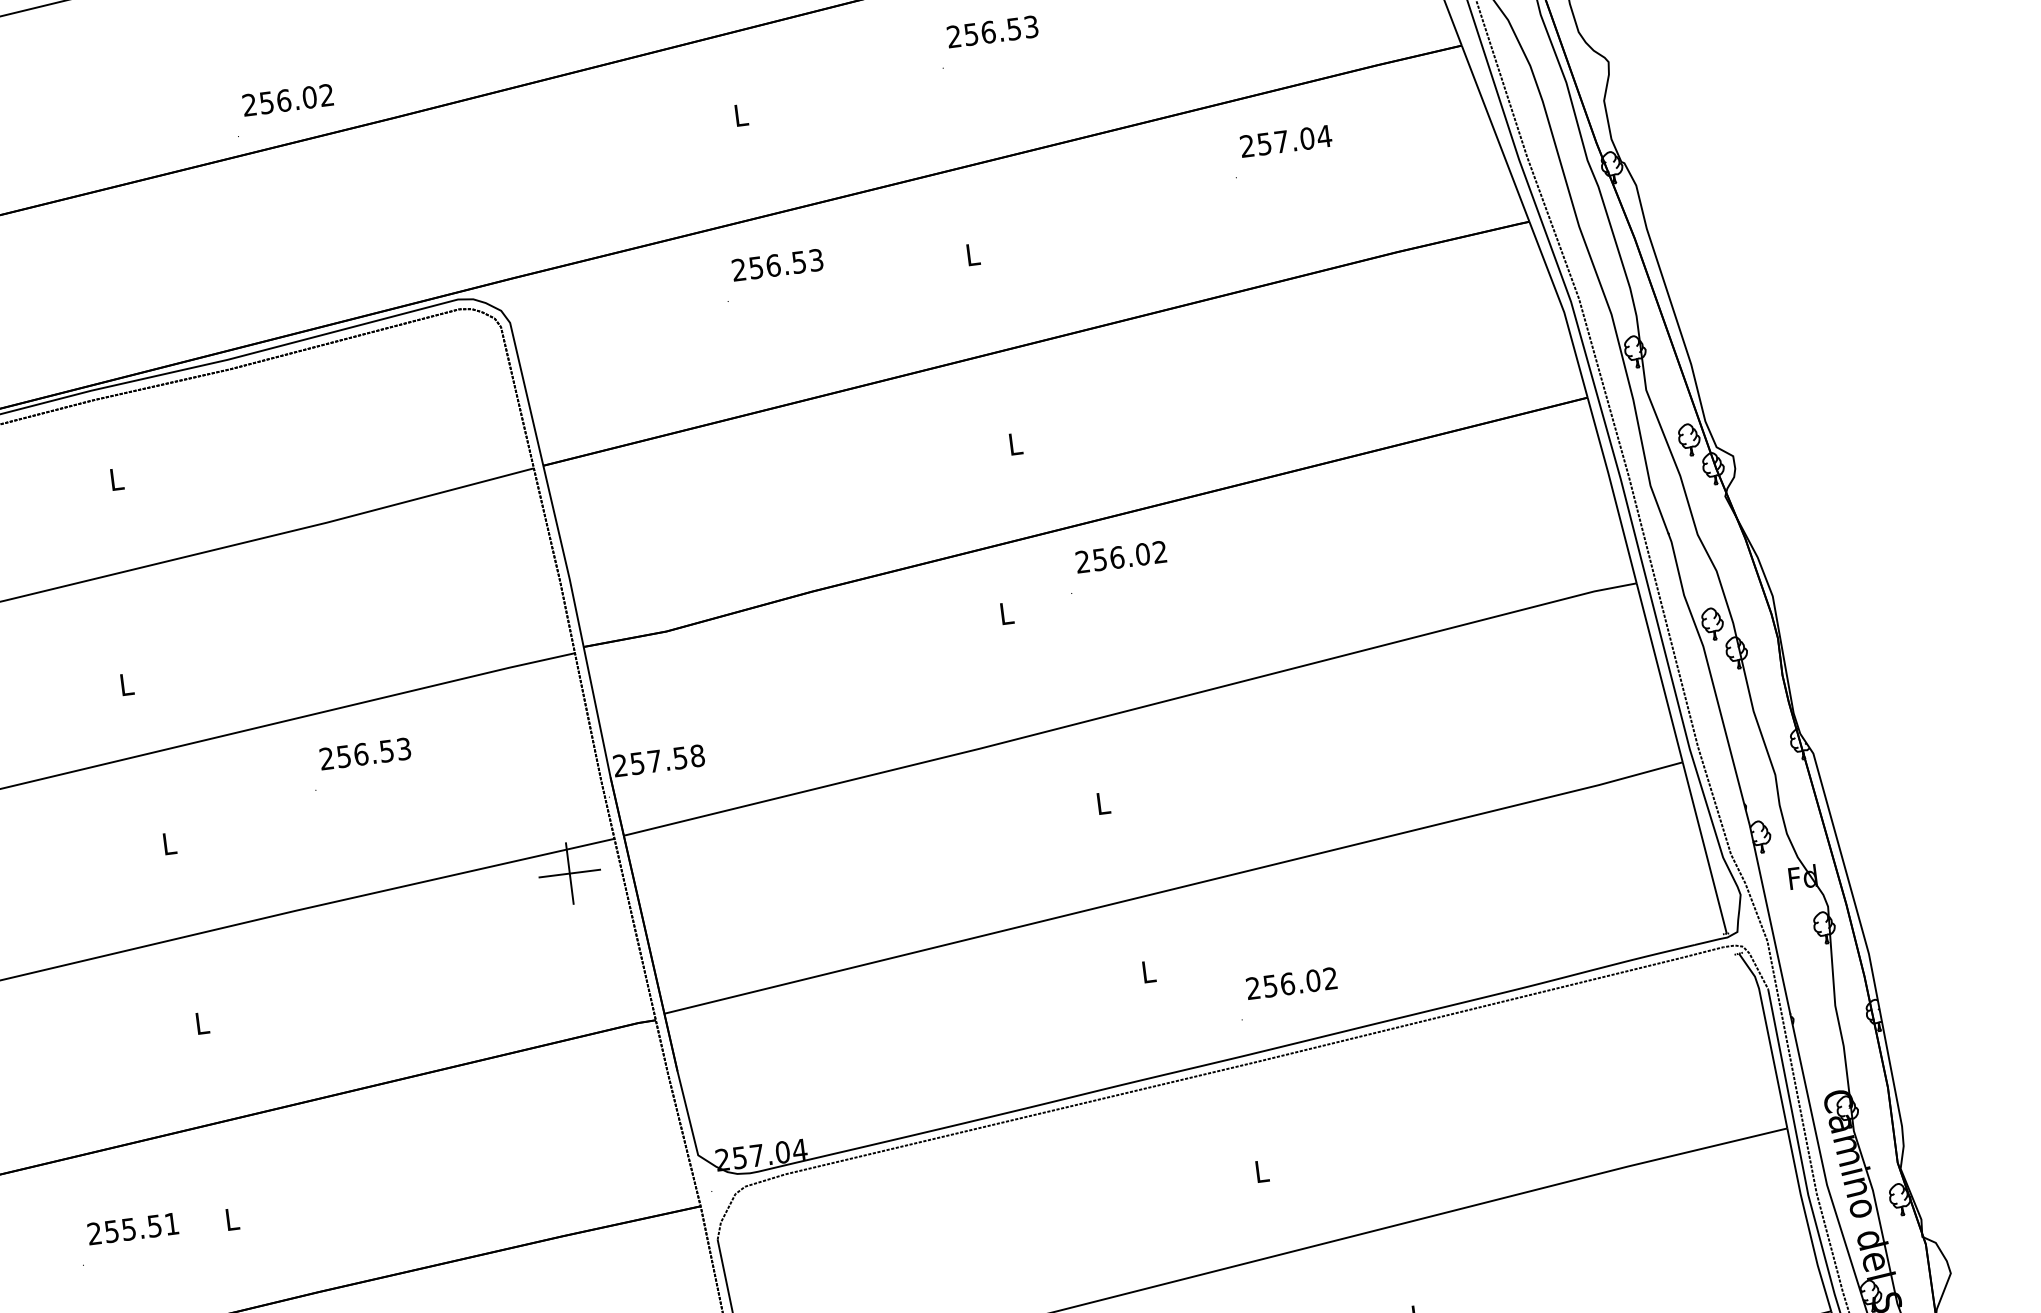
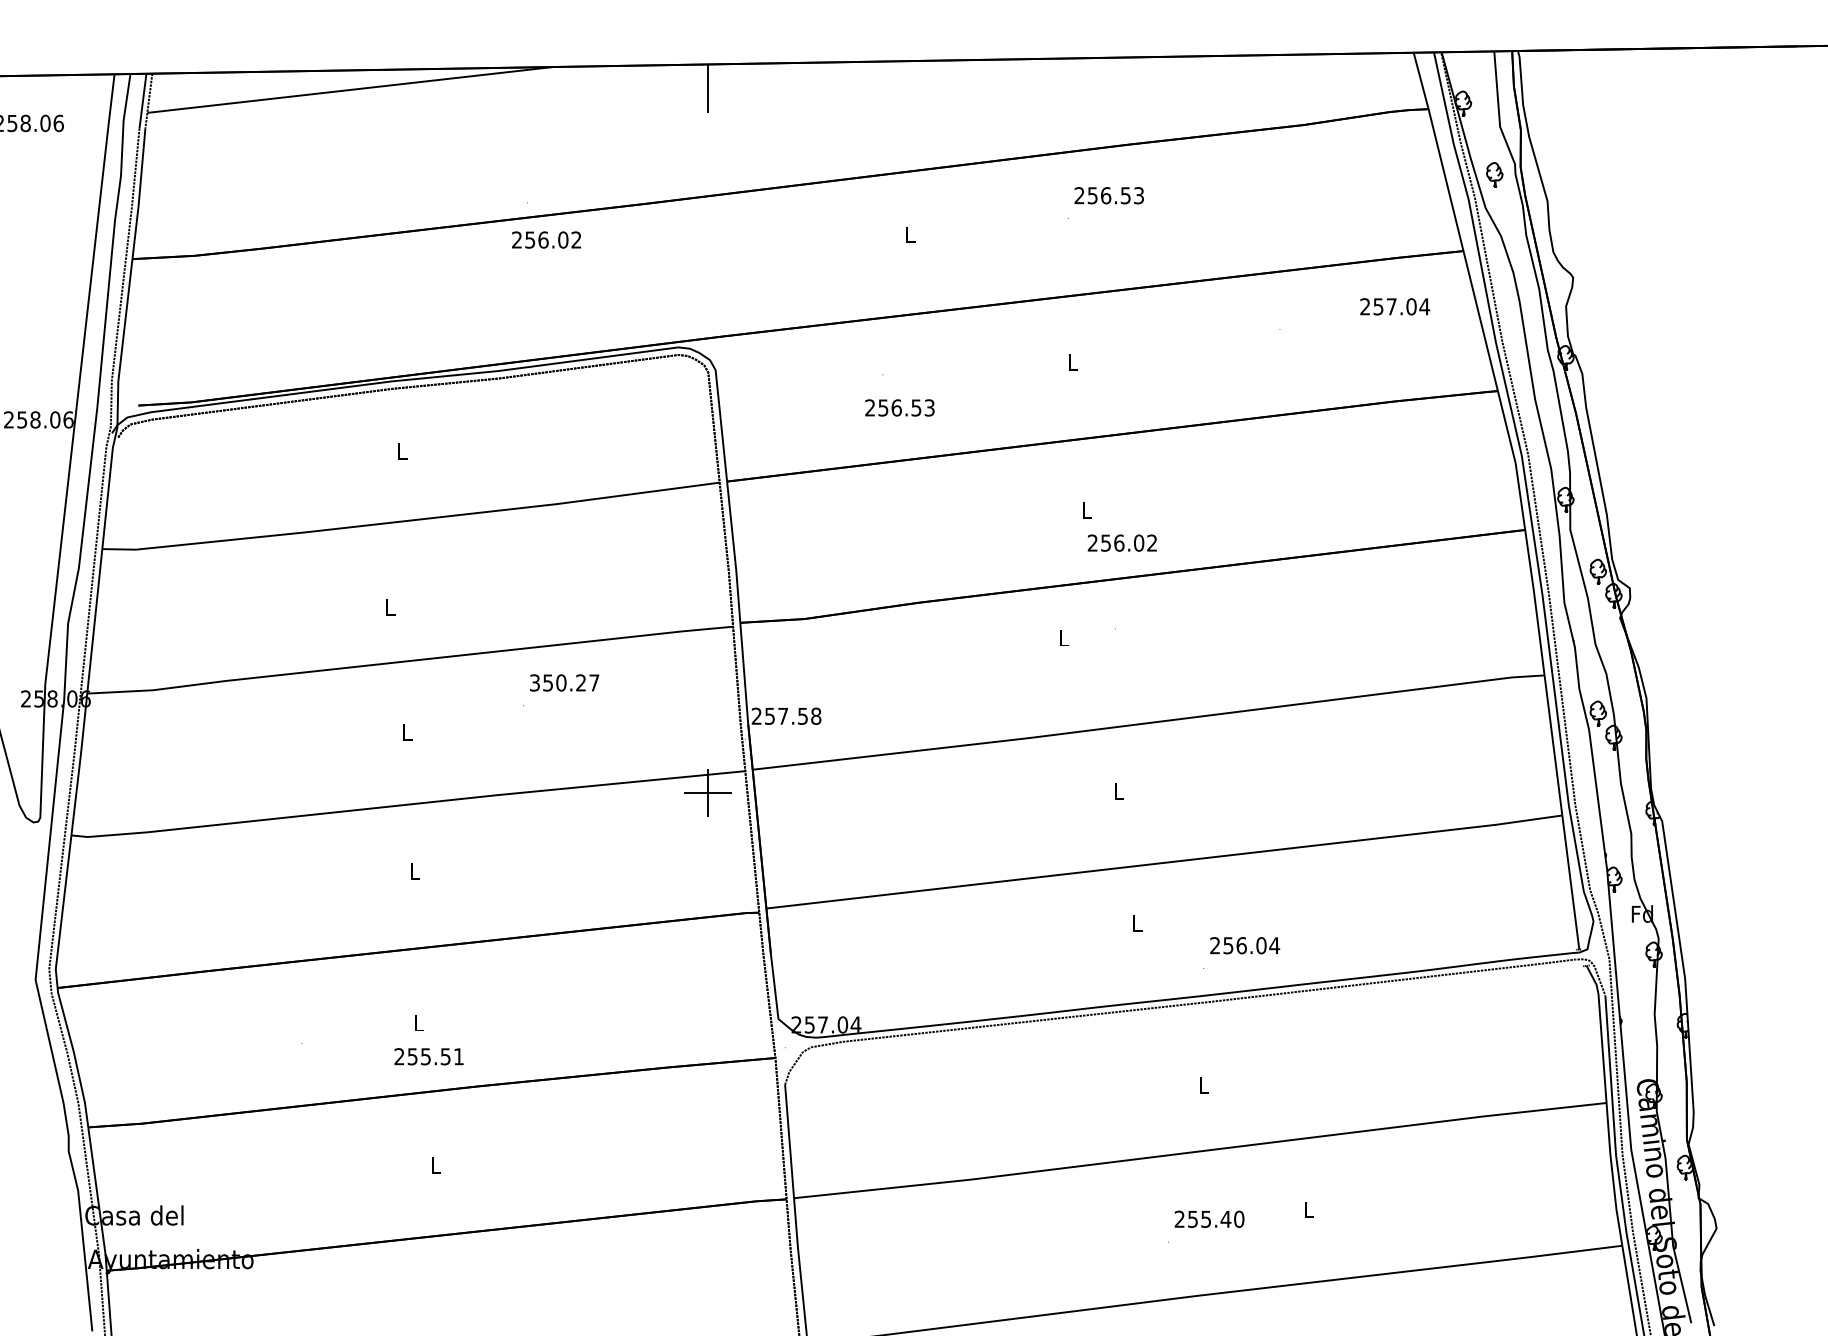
text: (287, 99) -> (546, 239), moved
text: (1286, 140) -> (1395, 306), moved
text: (777, 264) -> (899, 407), moved
text: (1119, 556) -> (1121, 542), moved
text: (365, 753) -> (564, 682), 256.53 -> 350.27
text: (1330, 978) -> (1274, 945), 256.02 -> 256.04
text: (132, 1228) -> (428, 1056), moved

